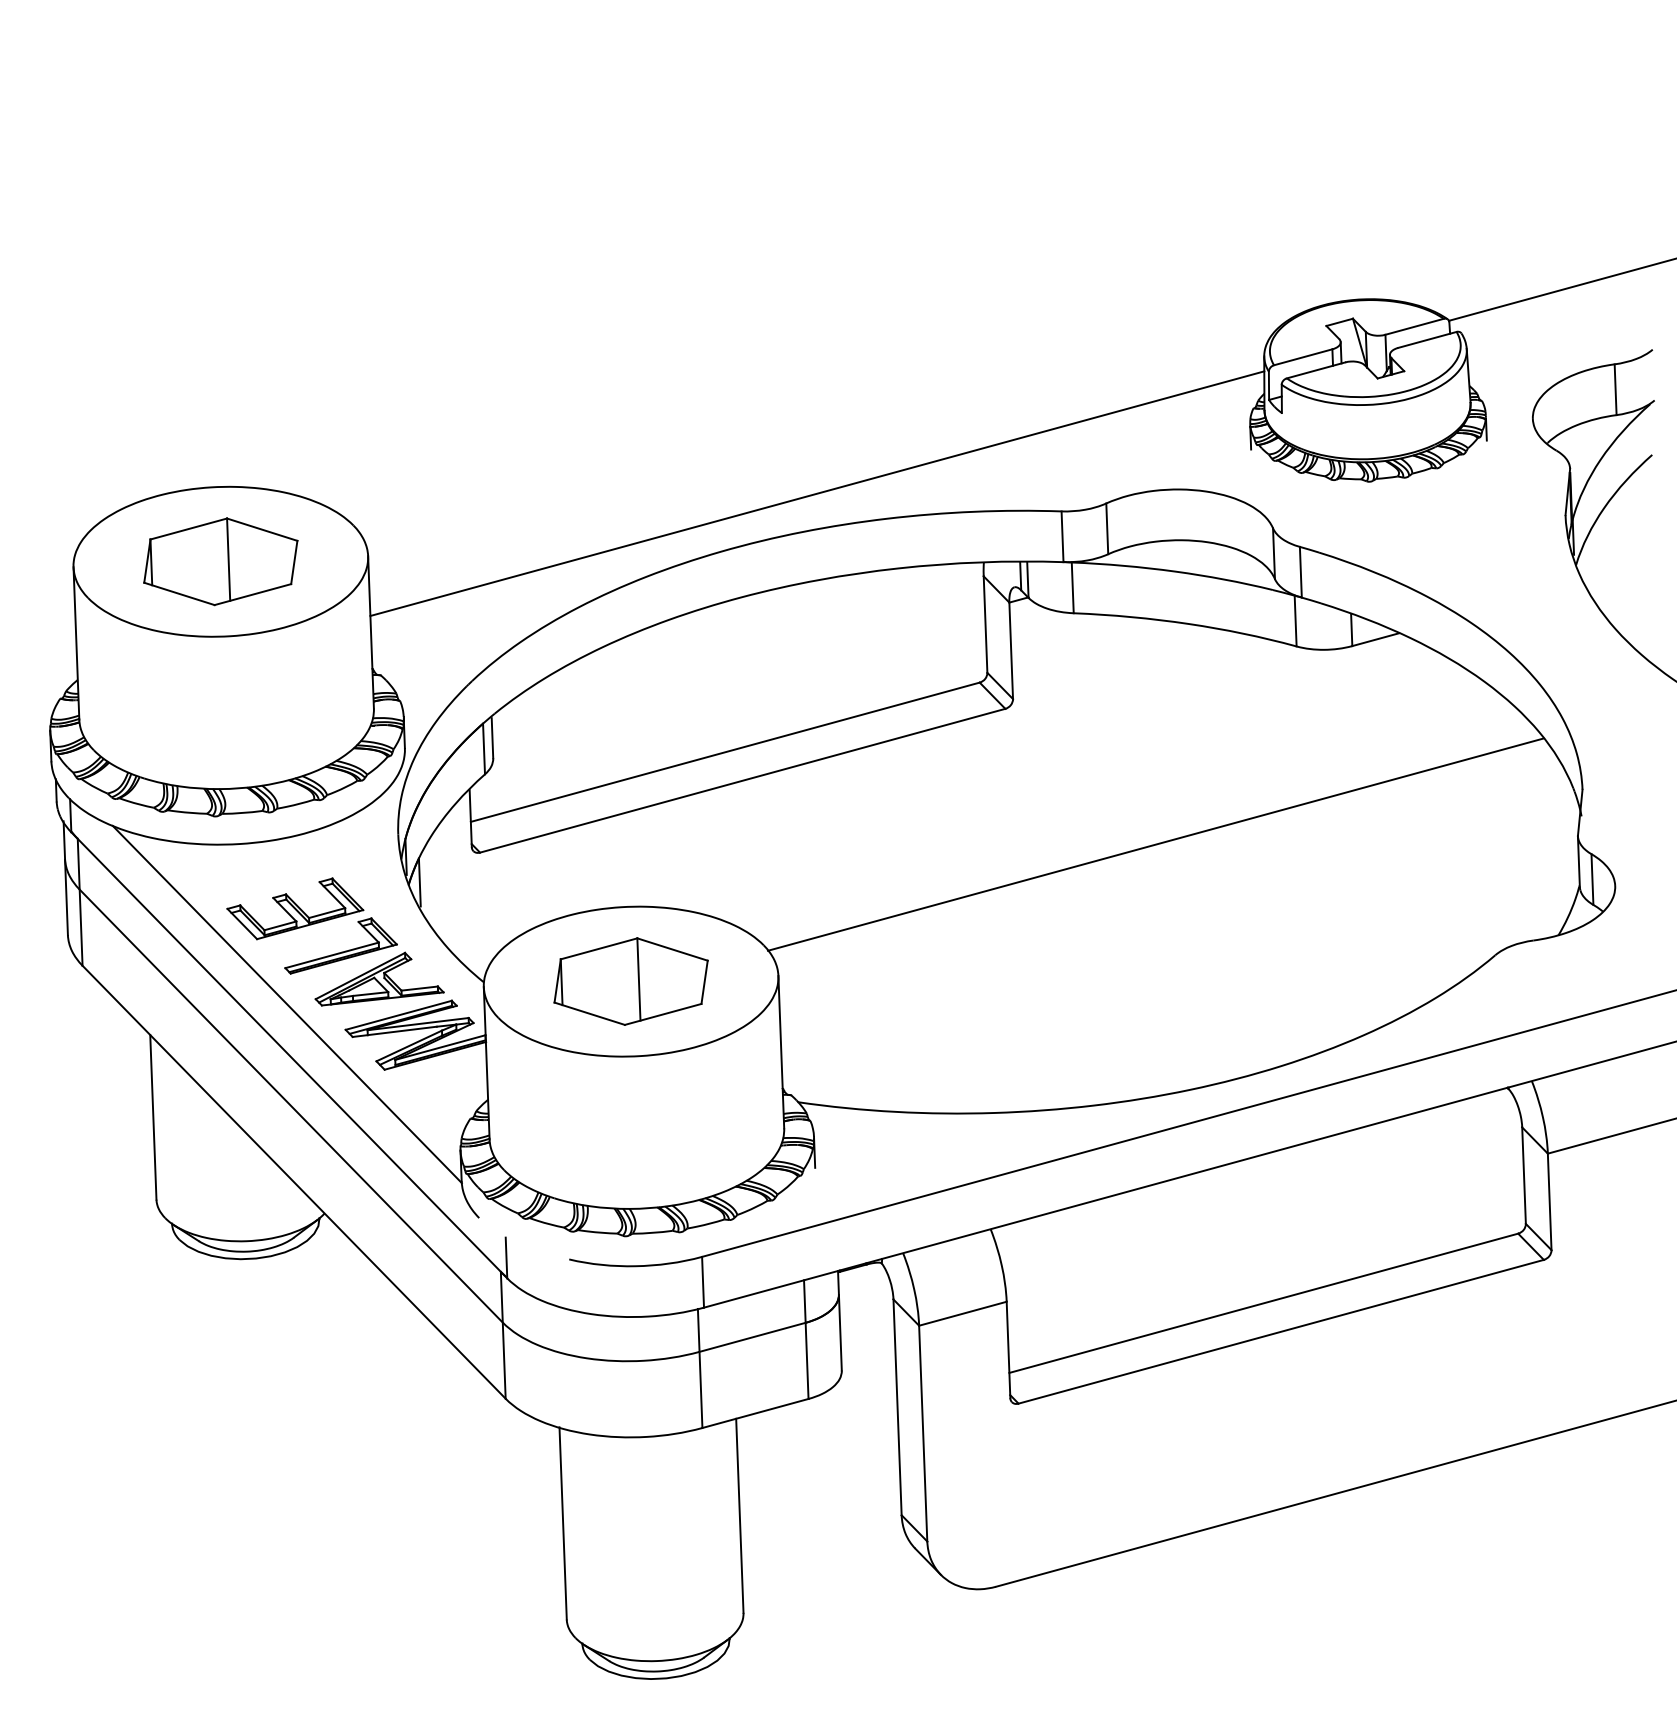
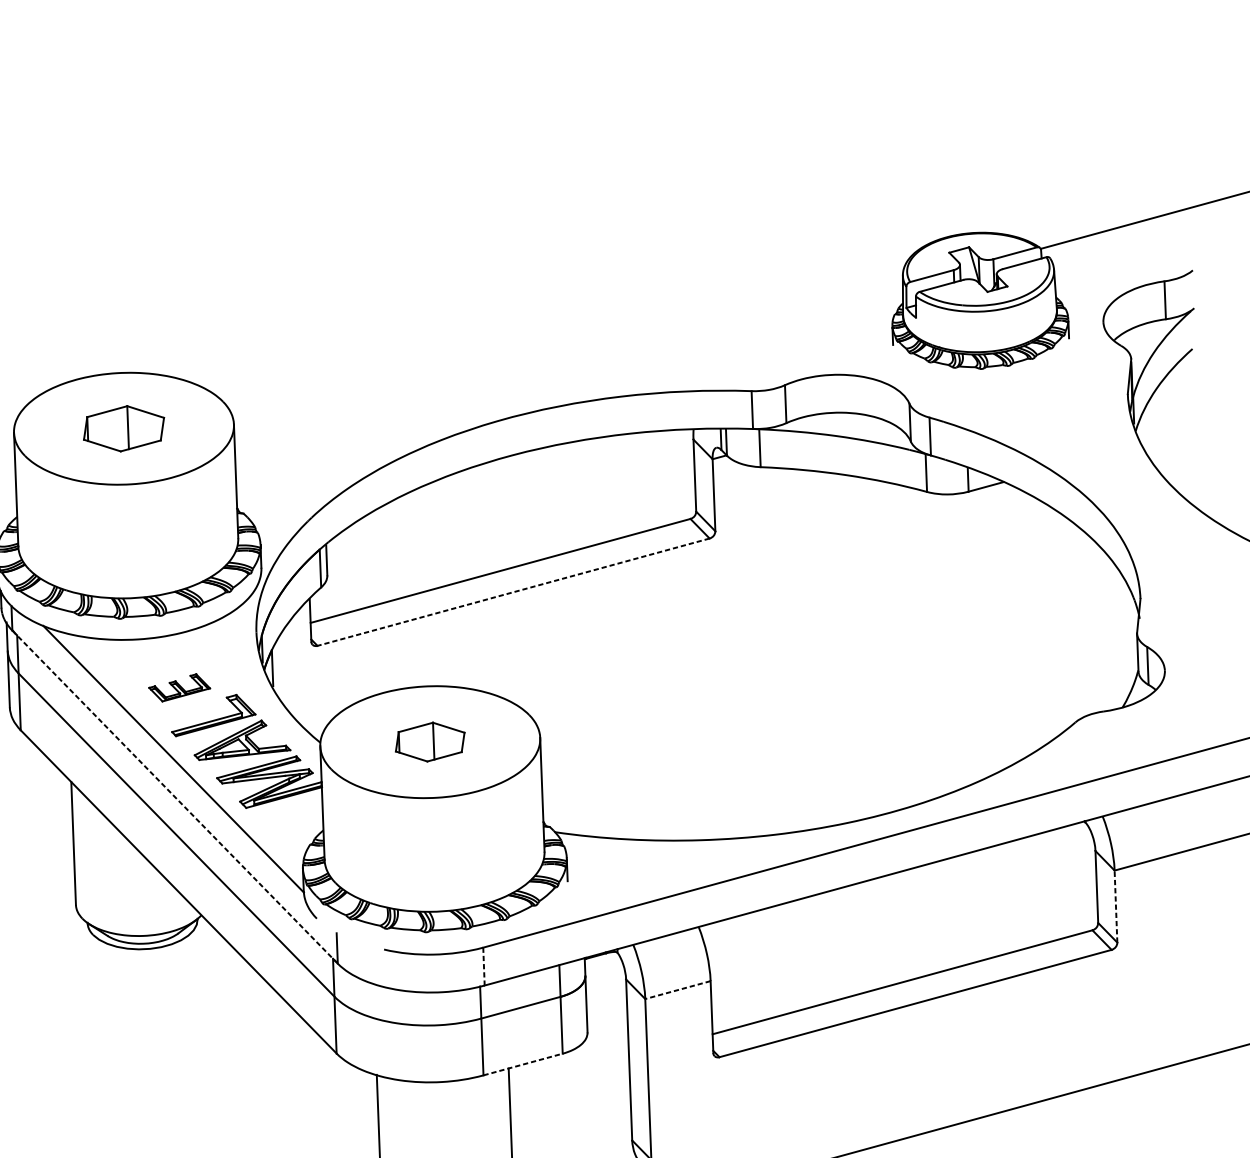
line: (817, 493) -> (569, 377), removed
part: (220, 561) -> (123, 428), size x0.7
line: (742, 780) -> (513, 592), solid -> dashed
line: (1155, 844) -> (821, 639), removed
part: (295, 908) -> (179, 687), size x0.6
part: (630, 981) -> (429, 742), size x0.6
line: (289, 1055) -> (175, 797), solid -> dashed
line: (1549, 1201) -> (1115, 906), solid -> dashed
line: (703, 1282) -> (484, 966), solid -> dashed
line: (962, 1313) -> (677, 989), solid -> dashed
line: (755, 1413) -> (523, 1064), solid -> dashed

